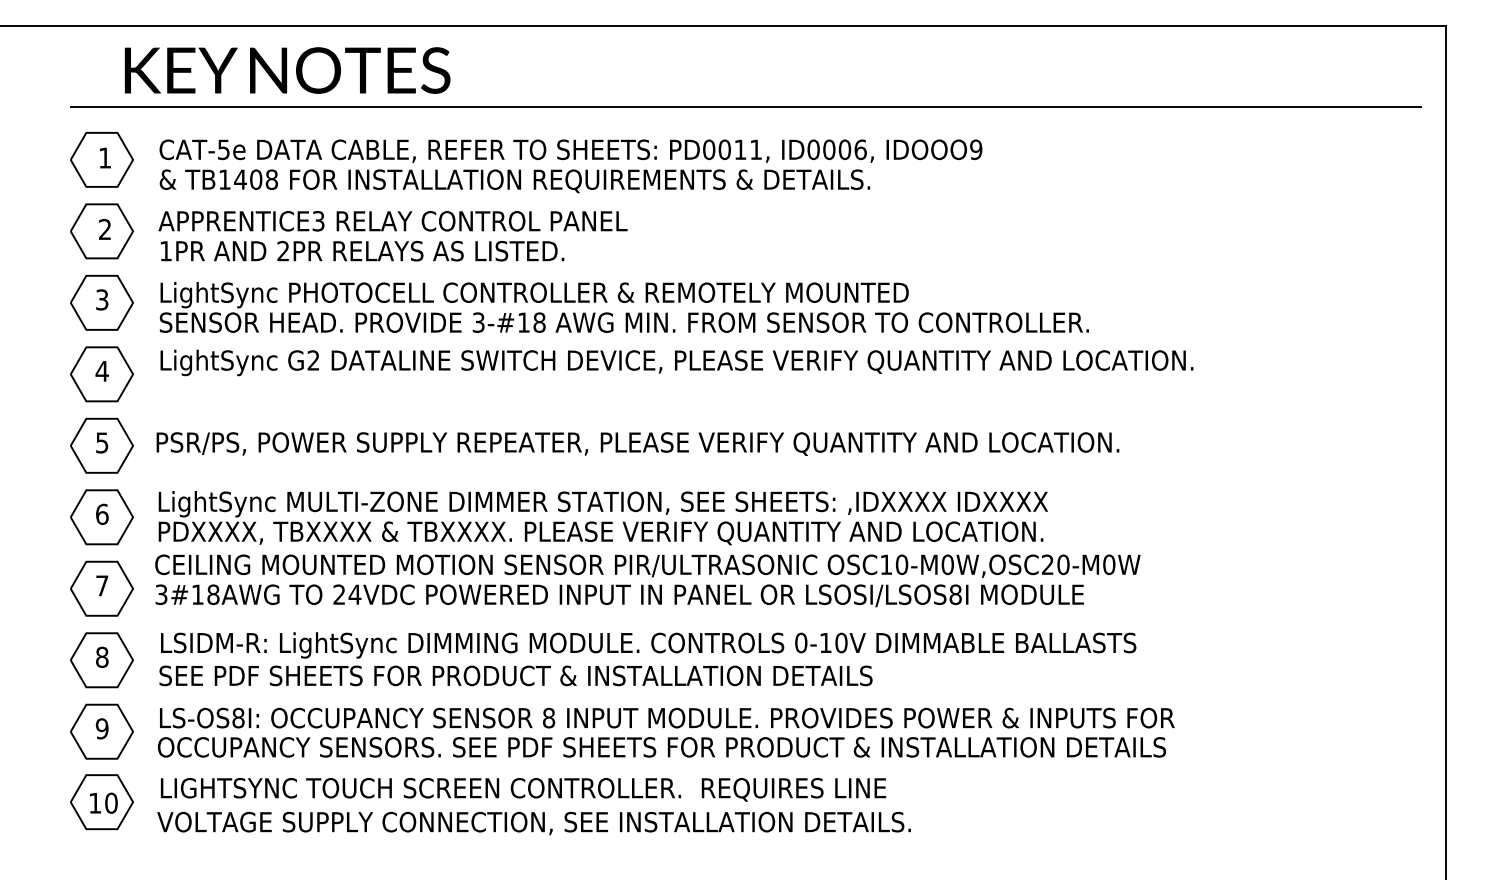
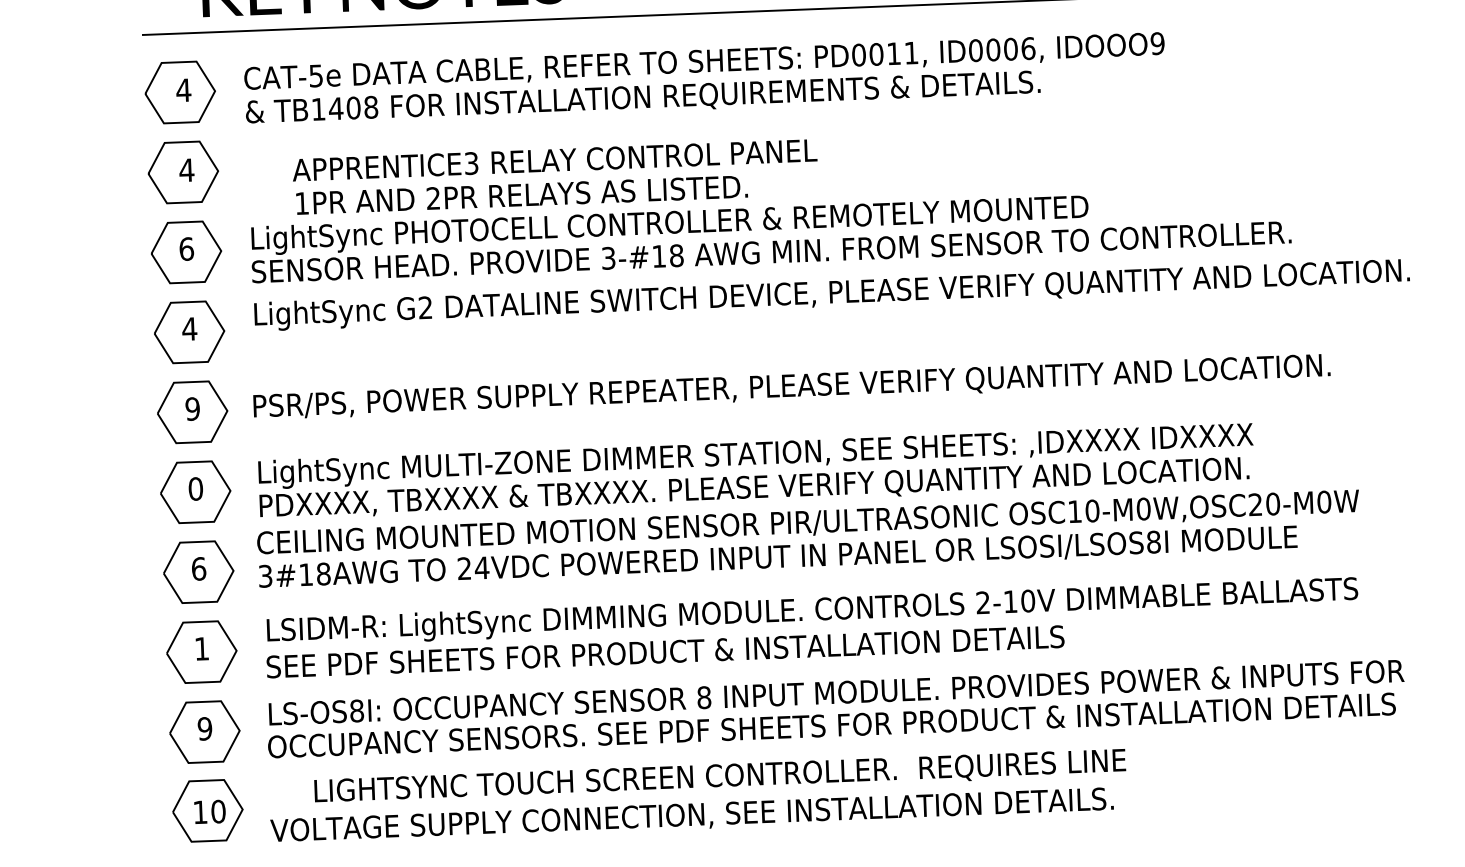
text: (104, 157) -> (183, 89), 1 -> 4
text: (104, 229) -> (186, 170), 2 -> 4
text: (392, 236) -> (554, 177), moved
text: (102, 299) -> (186, 248), 3 -> 6
text: (101, 442) -> (191, 408), 5 -> 9
text: (102, 513) -> (196, 488), 6 -> 0
text: (102, 585) -> (199, 568), 7 -> 6
text: (801, 642) -> (983, 602), 0-10V -> 2-10V
text: (102, 656) -> (202, 647), 8 -> 1
text: (523, 789) -> (720, 777), moved

